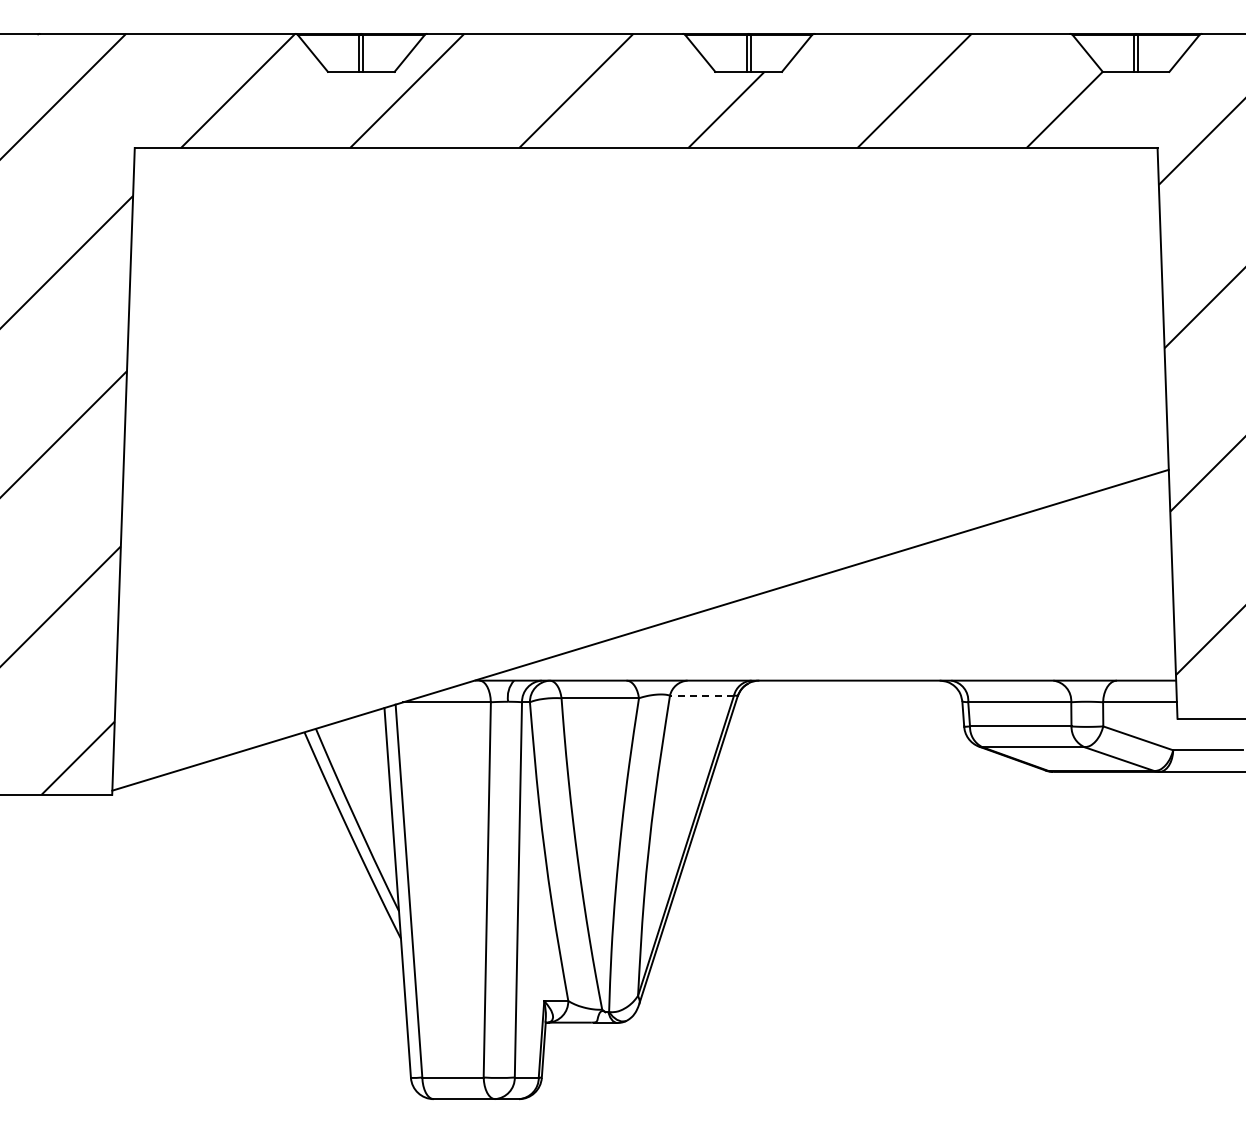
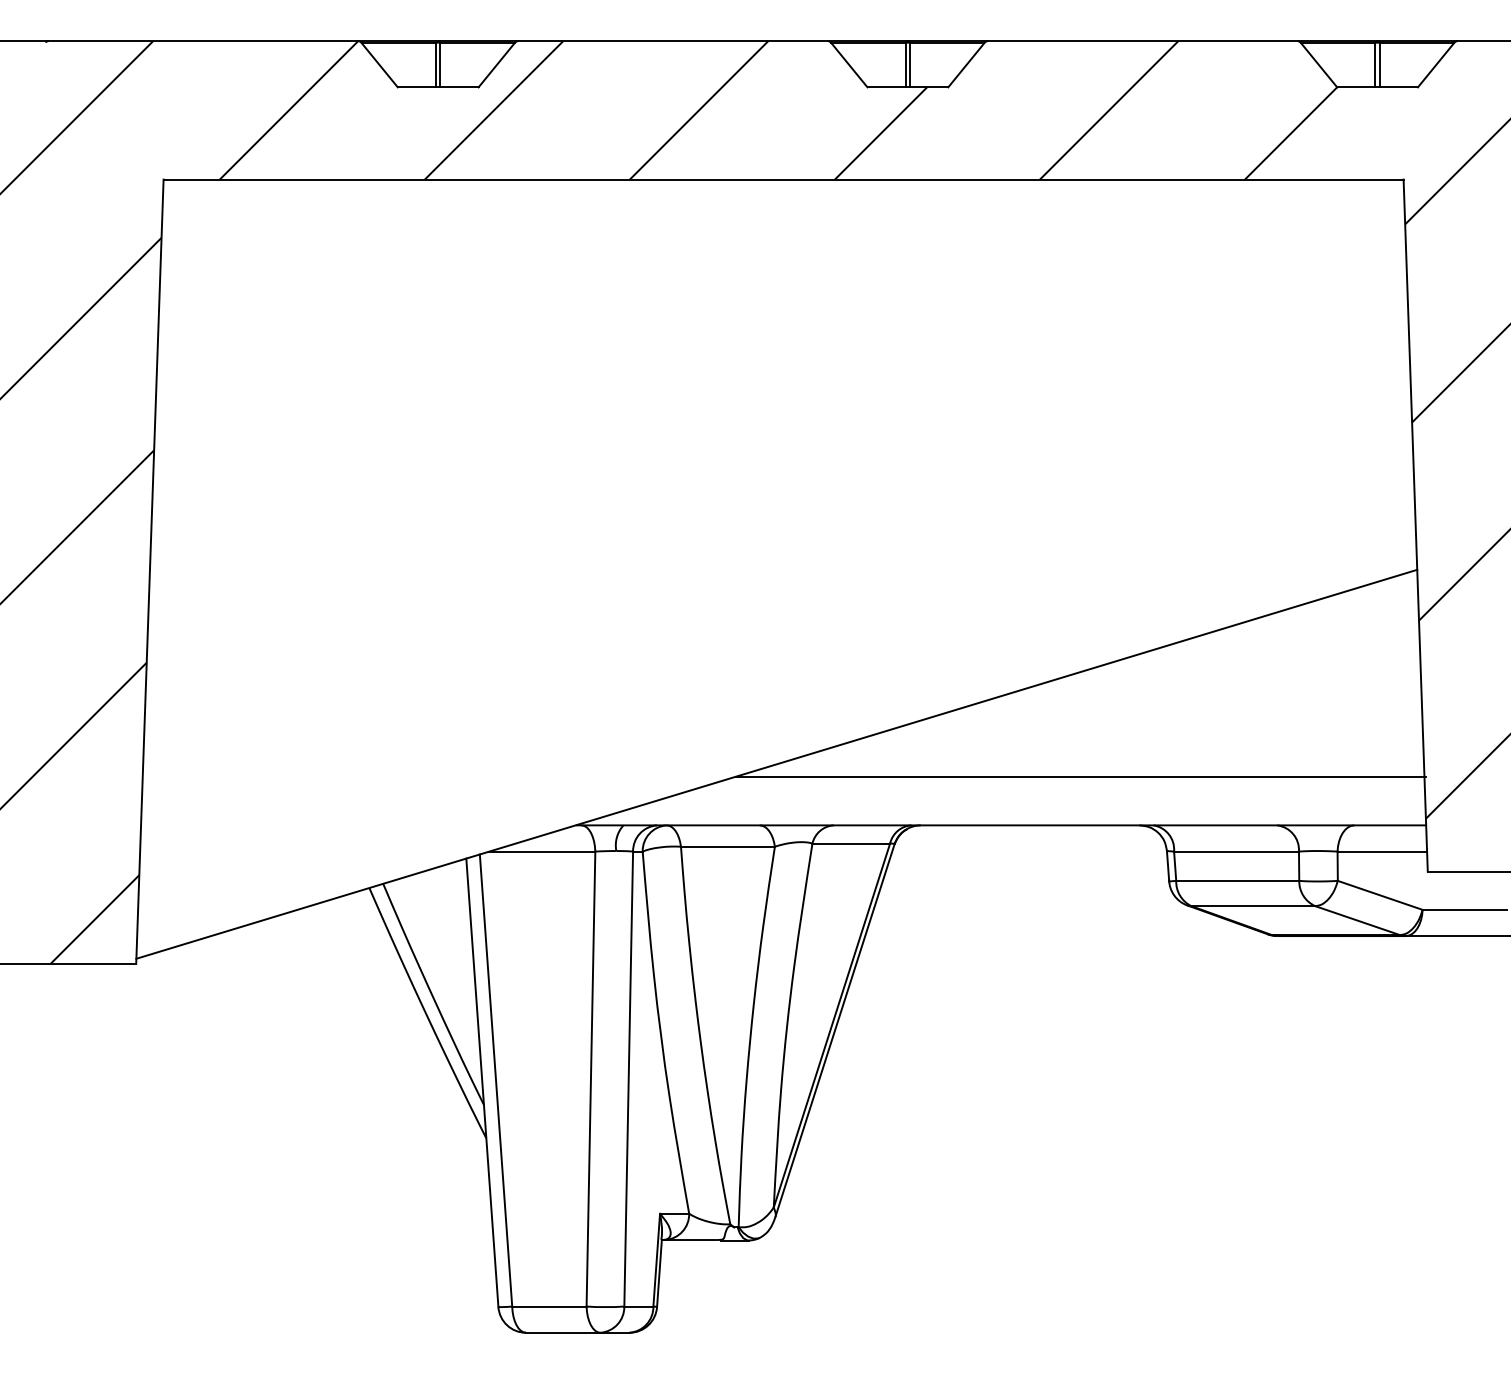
line: (890, 640) -> (1079, 776), added
line: (701, 695) -> (850, 843), dashed -> solid

